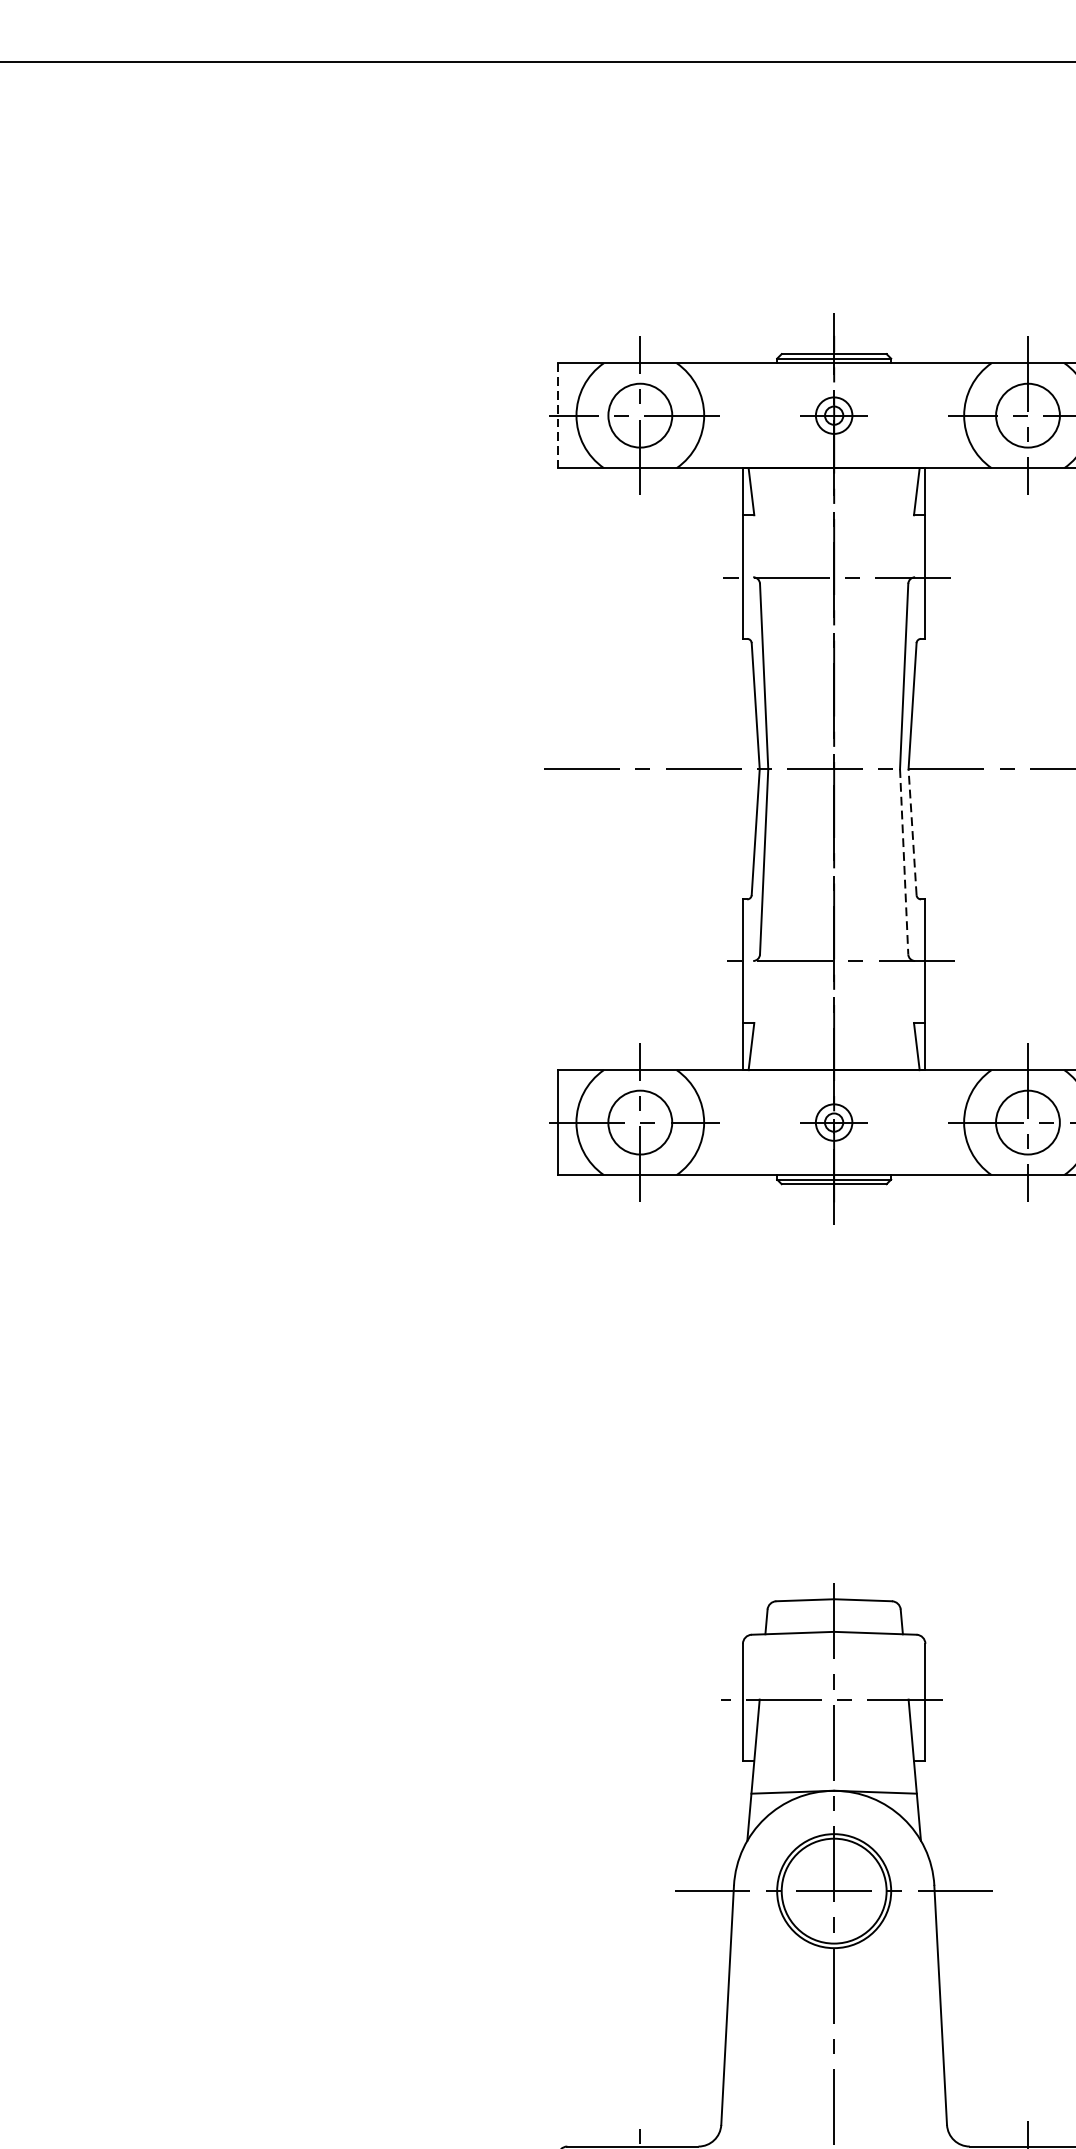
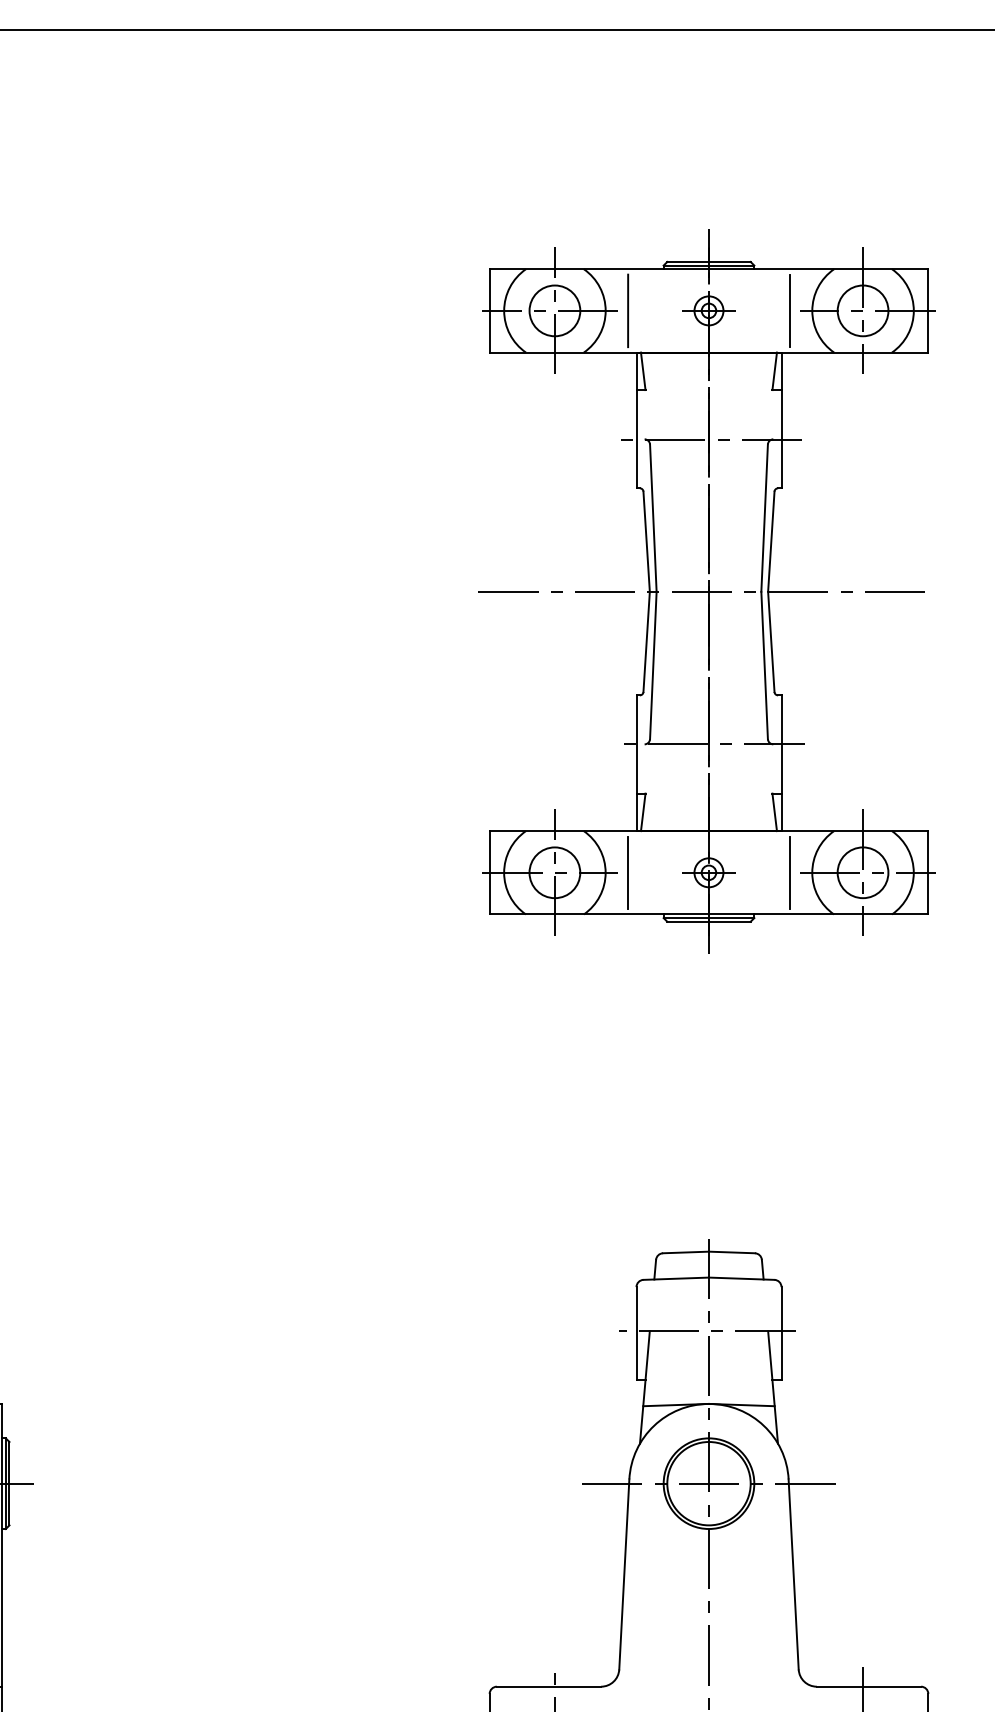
line: (558, 415) -> (489, 310), dashed -> solid
line: (732, 415) -> (628, 310), added
line: (935, 415) -> (789, 310), added
line: (912, 831) -> (771, 641), dashed -> solid
line: (903, 861) -> (764, 665), dashed -> solid
line: (732, 1122) -> (628, 872), added
line: (935, 1122) -> (789, 872), added

